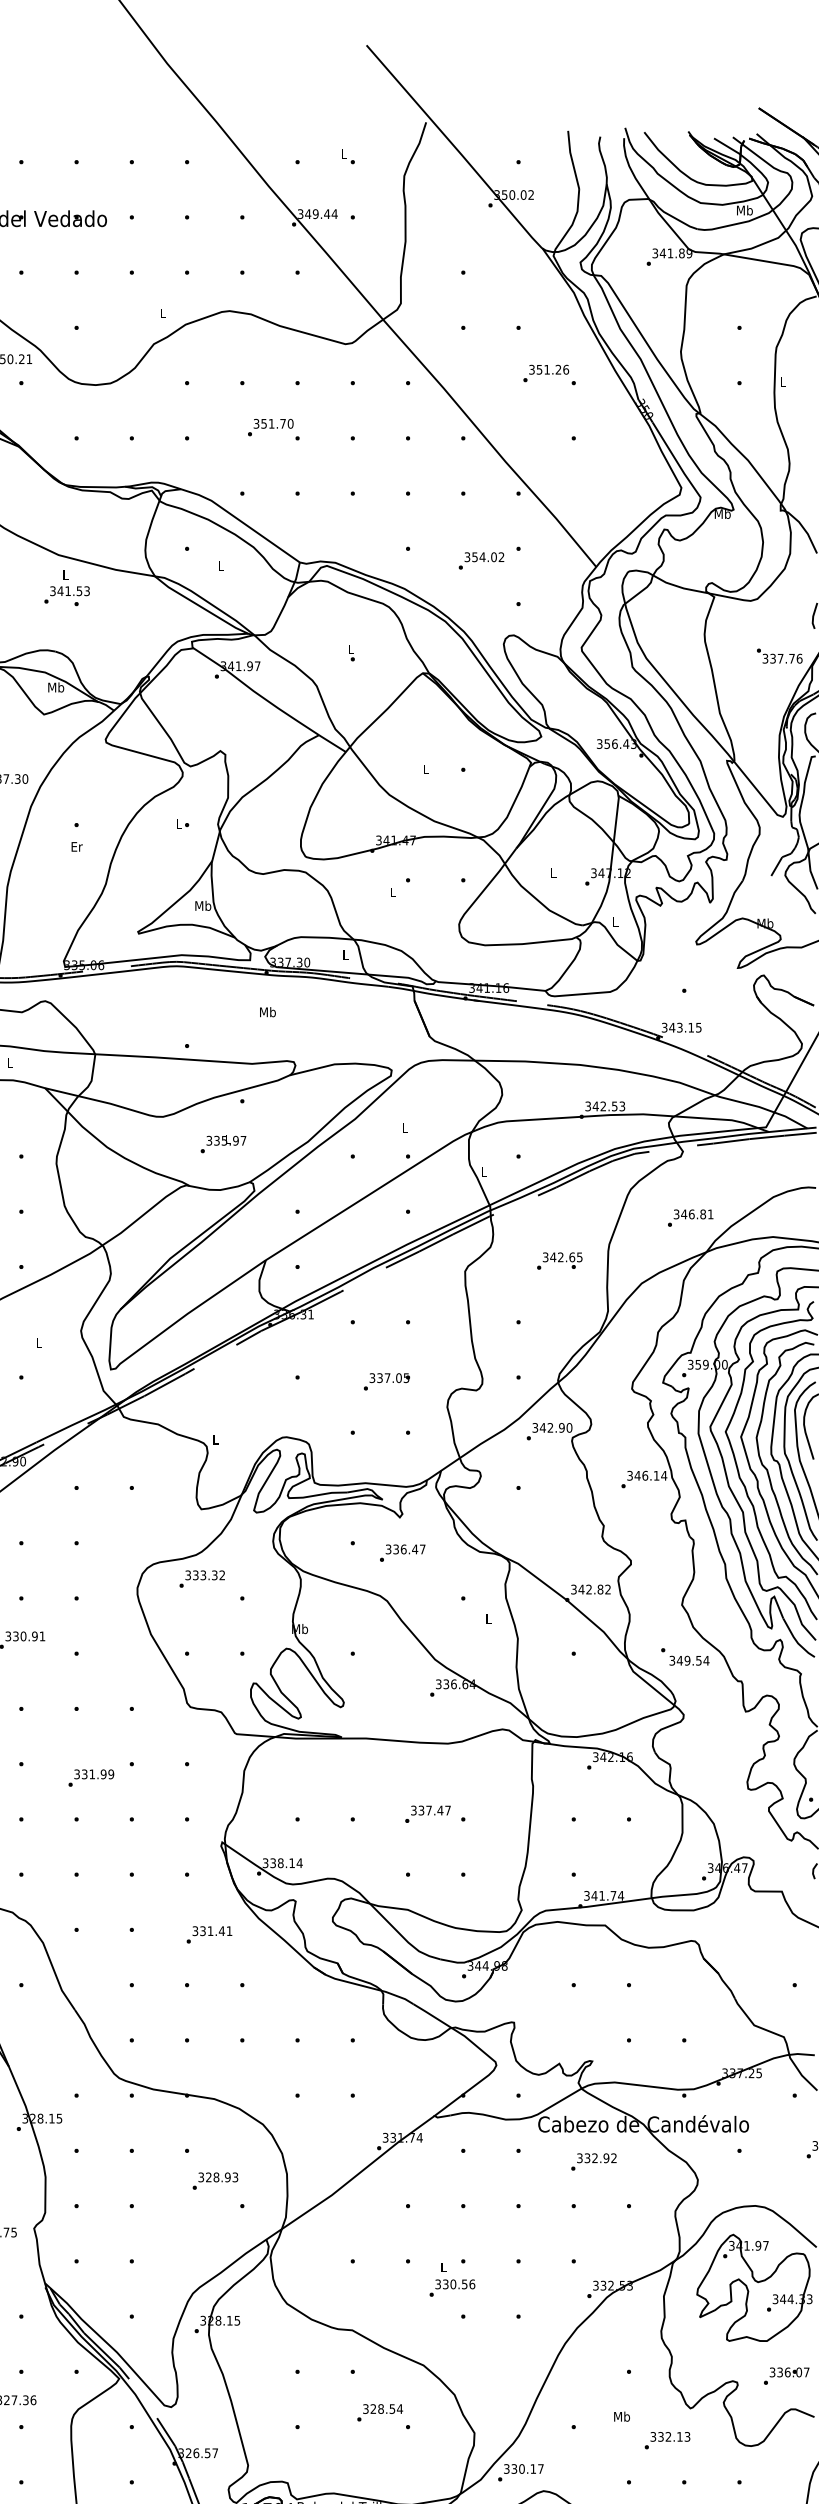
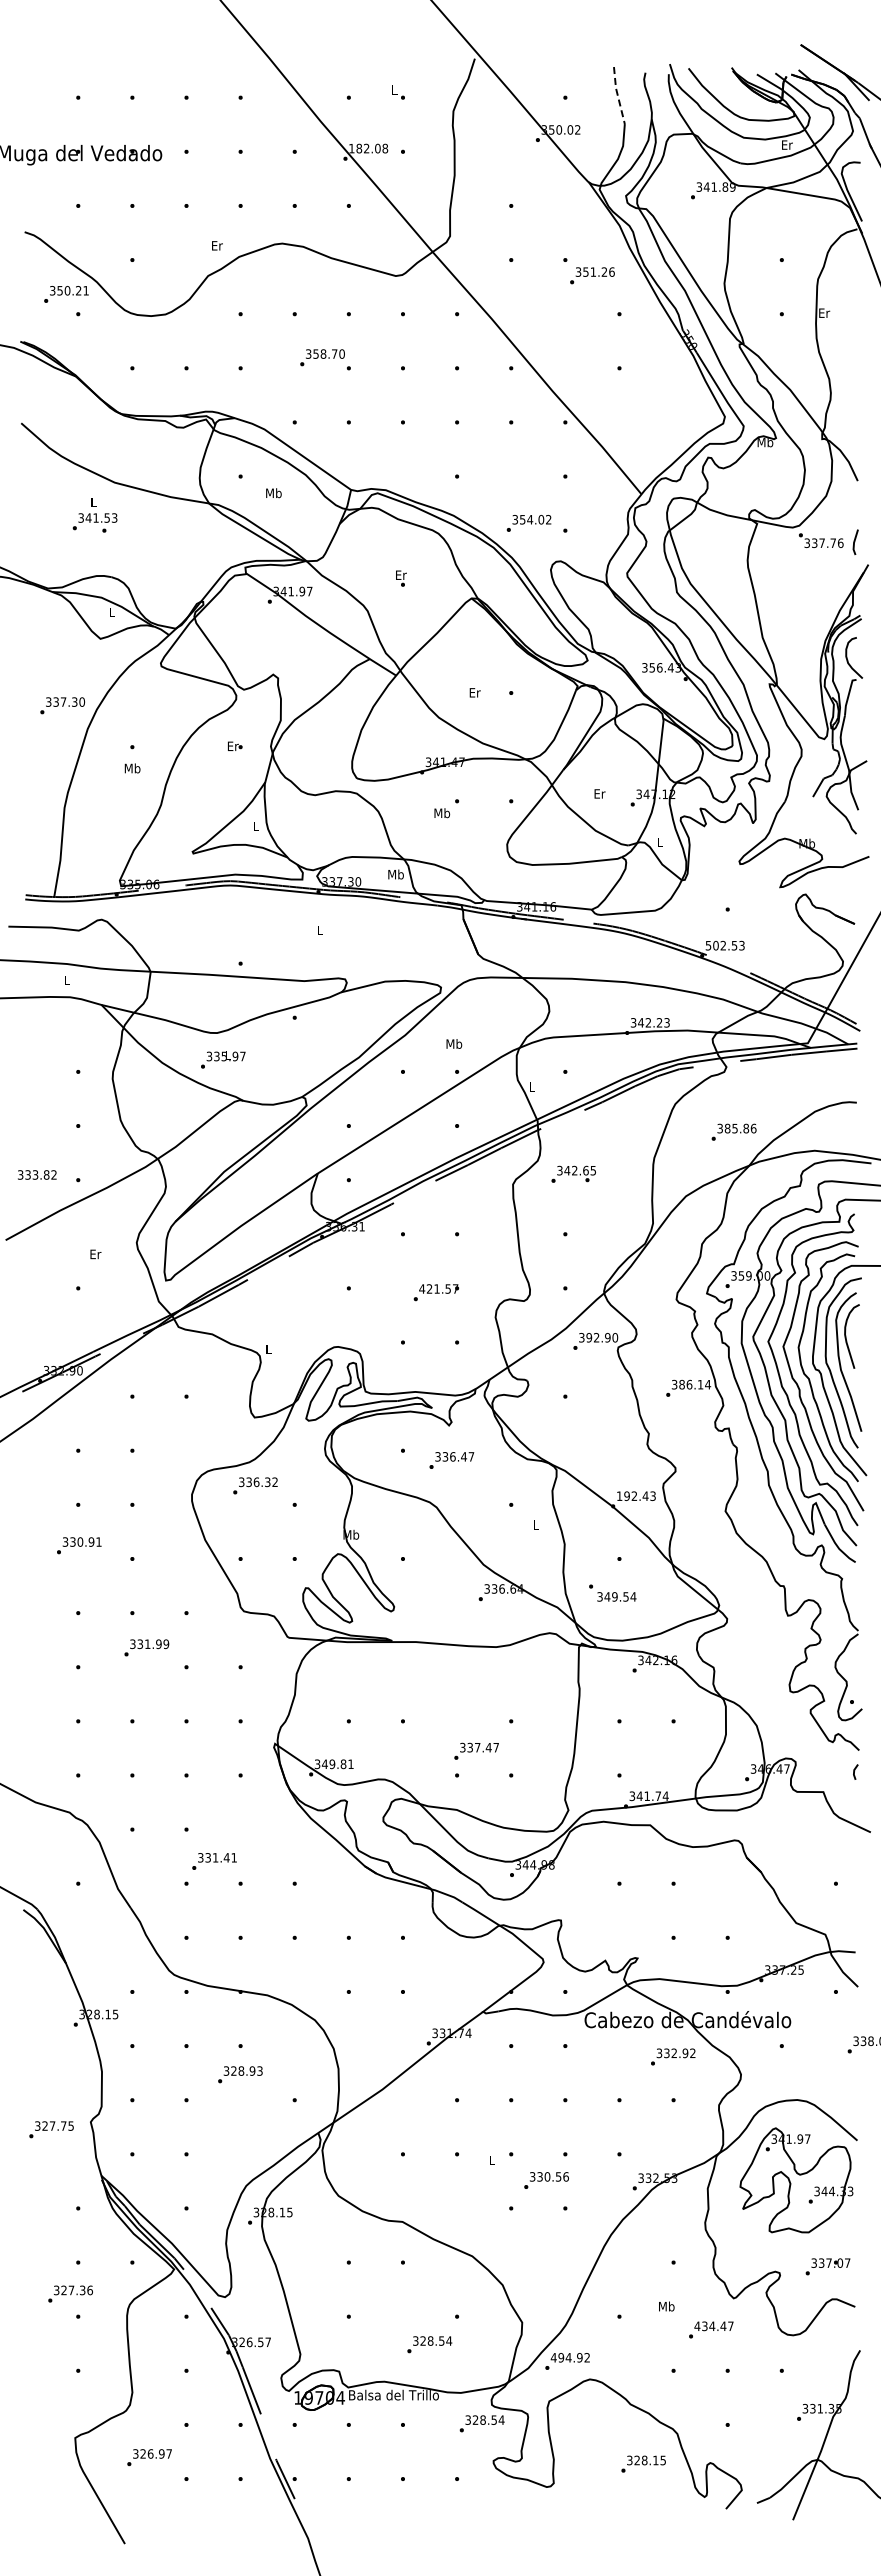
line: (571, 159) -> (617, 95), solid -> dashed
text: (744, 209) -> (786, 144), Mb -> Er
text: (317, 214) -> (368, 148), 349.44 -> 182.08
text: (163, 313) -> (217, 245), L -> Er
text: (546, 373) -> (592, 275), moved
text: (783, 381) -> (824, 312), L -> Er
text: (271, 423) -> (323, 353), 351.70 -> 358.70
text: (480, 561) -> (528, 523), moved
text: (220, 566) -> (273, 493), L -> Mb
text: (66, 588) -> (94, 515), moved
text: (351, 648) -> (401, 574), L -> Er
text: (779, 655) -> (821, 540), moved
text: (56, 687) -> (112, 612), Mb -> L
text: (425, 769) -> (474, 692), L -> Er
text: (178, 824) -> (232, 746), L -> Er
text: (76, 846) -> (132, 768), Er -> Mb
text: (553, 872) -> (599, 793), L -> Er
text: (393, 892) -> (442, 813), L -> Mb
text: (203, 906) -> (256, 826), Mb -> L
text: (345, 955) -> (395, 874), L -> Mb
text: (267, 1012) -> (319, 930), Mb -> L
text: (682, 1027) -> (725, 945), 343.15 -> 502.53
text: (614, 1106) -> (659, 1022), 342.53 -> 342.23
text: (405, 1127) -> (454, 1043), L -> Mb
text: (223, 1143) -> (223, 1059), moved
text: (697, 1214) -> (740, 1128), 346.81 -> 385.86
text: (559, 1260) -> (573, 1173), moved
text: (38, 1342) -> (95, 1254), L -> Er
text: (389, 1377) -> (438, 1288), 337.05 -> 421.57
text: (543, 1427) -> (589, 1337), 342.90 -> 392.90
text: (638, 1475) -> (682, 1384), 346.14 -> 386.14
text: (203, 1575) -> (256, 1482), 333.32 -> 336.32
text: (590, 1589) -> (635, 1496), 342.82 -> 192.43
text: (685, 1656) -> (612, 1592), moved
text: (91, 1777) -> (146, 1647), moved
text: (427, 1813) -> (476, 1750), moved
text: (285, 1863) -> (337, 1764), 338.14 -> 349.81
text: (209, 1934) -> (214, 1861), moved
text: (594, 2161) -> (673, 2056), moved
text: (215, 2180) -> (240, 2074), moved
text: (452, 2288) -> (546, 2180), moved
text: (787, 2371) -> (828, 2262), 336.07 -> 337.07
text: (379, 2412) -> (429, 2344), moved
text: (669, 2437) -> (713, 2326), 332.13 -> 434.47
text: (522, 2468) -> (569, 2357), 330.17 -> 494.92

